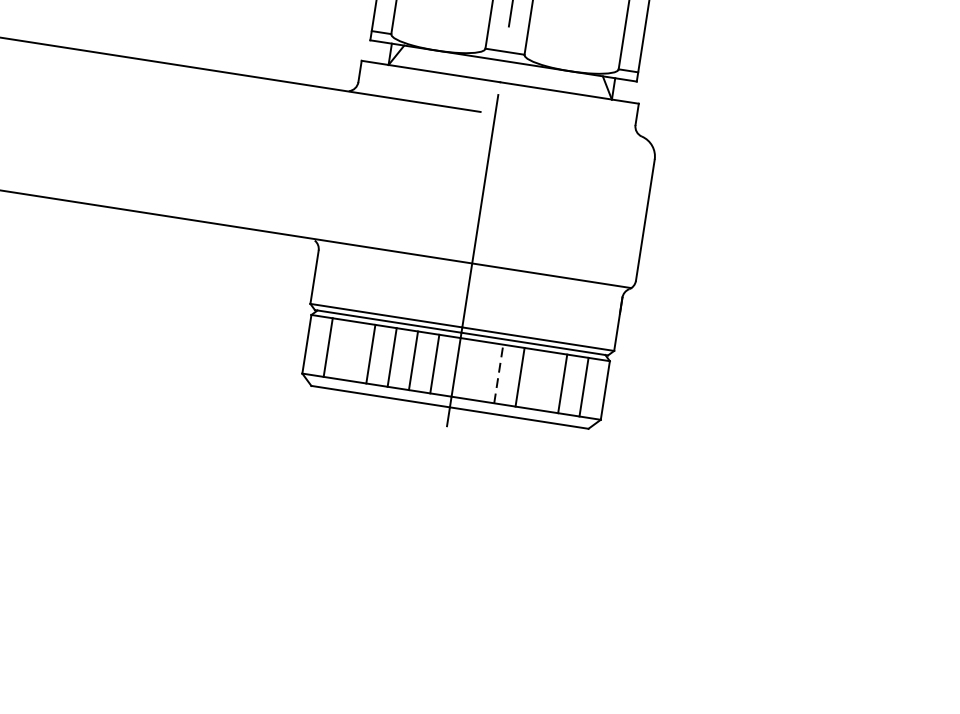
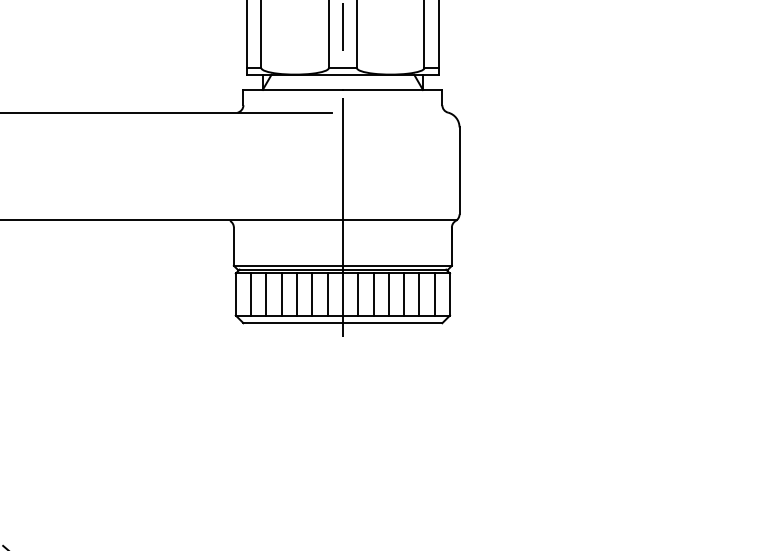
line: (349, 350) -> (266, 294), added
line: (477, 370) -> (358, 294), added
line: (498, 373) -> (373, 294), dashed -> solid
line: (541, 380) -> (404, 294), added

